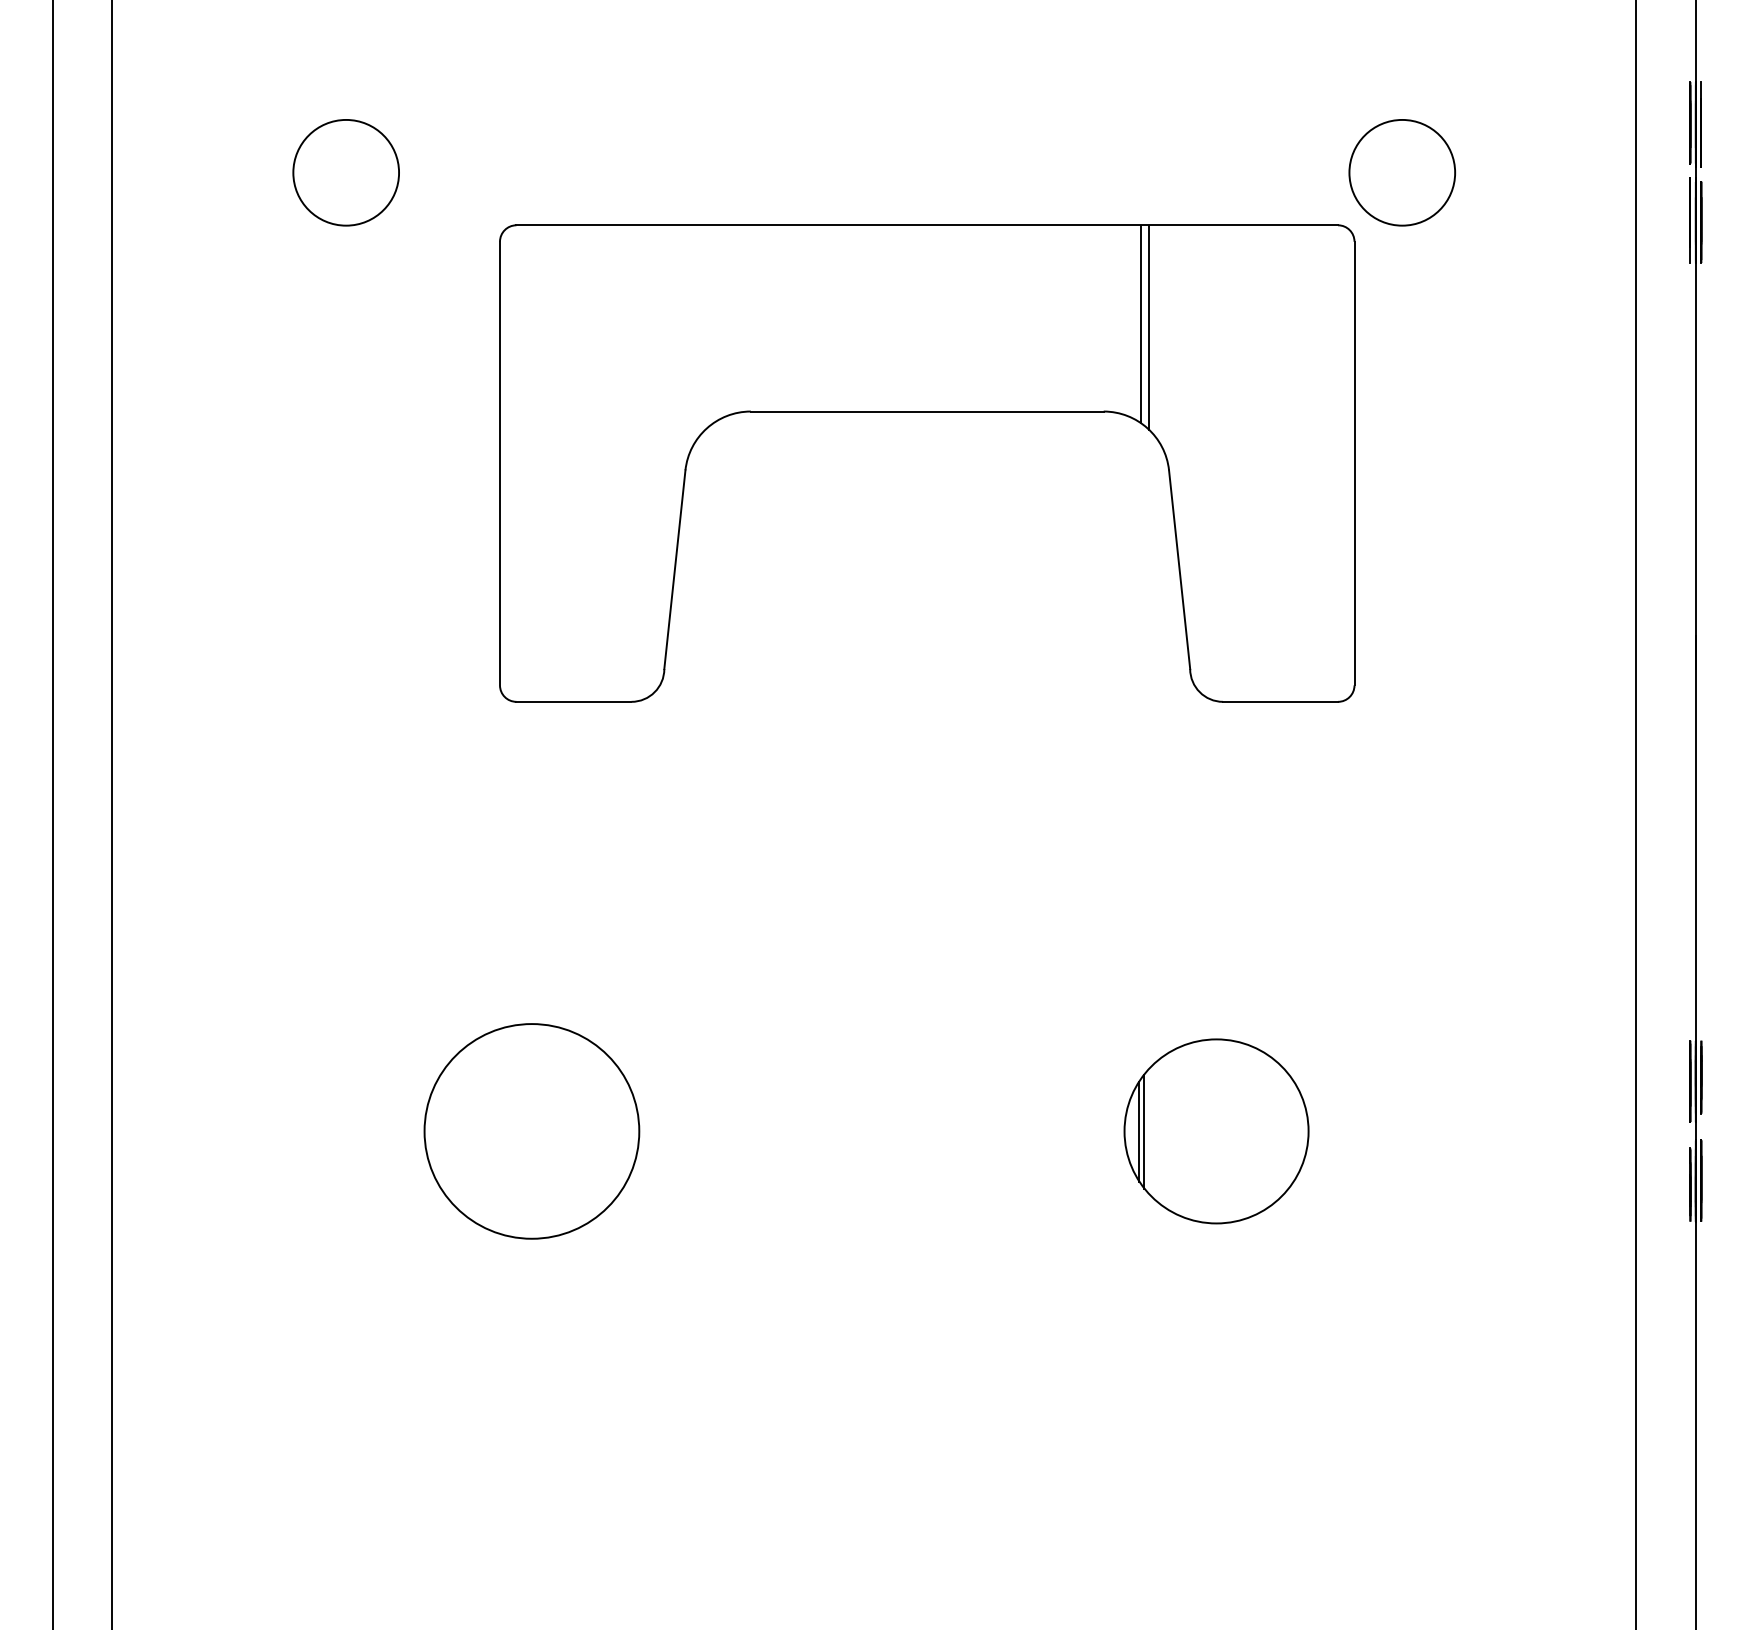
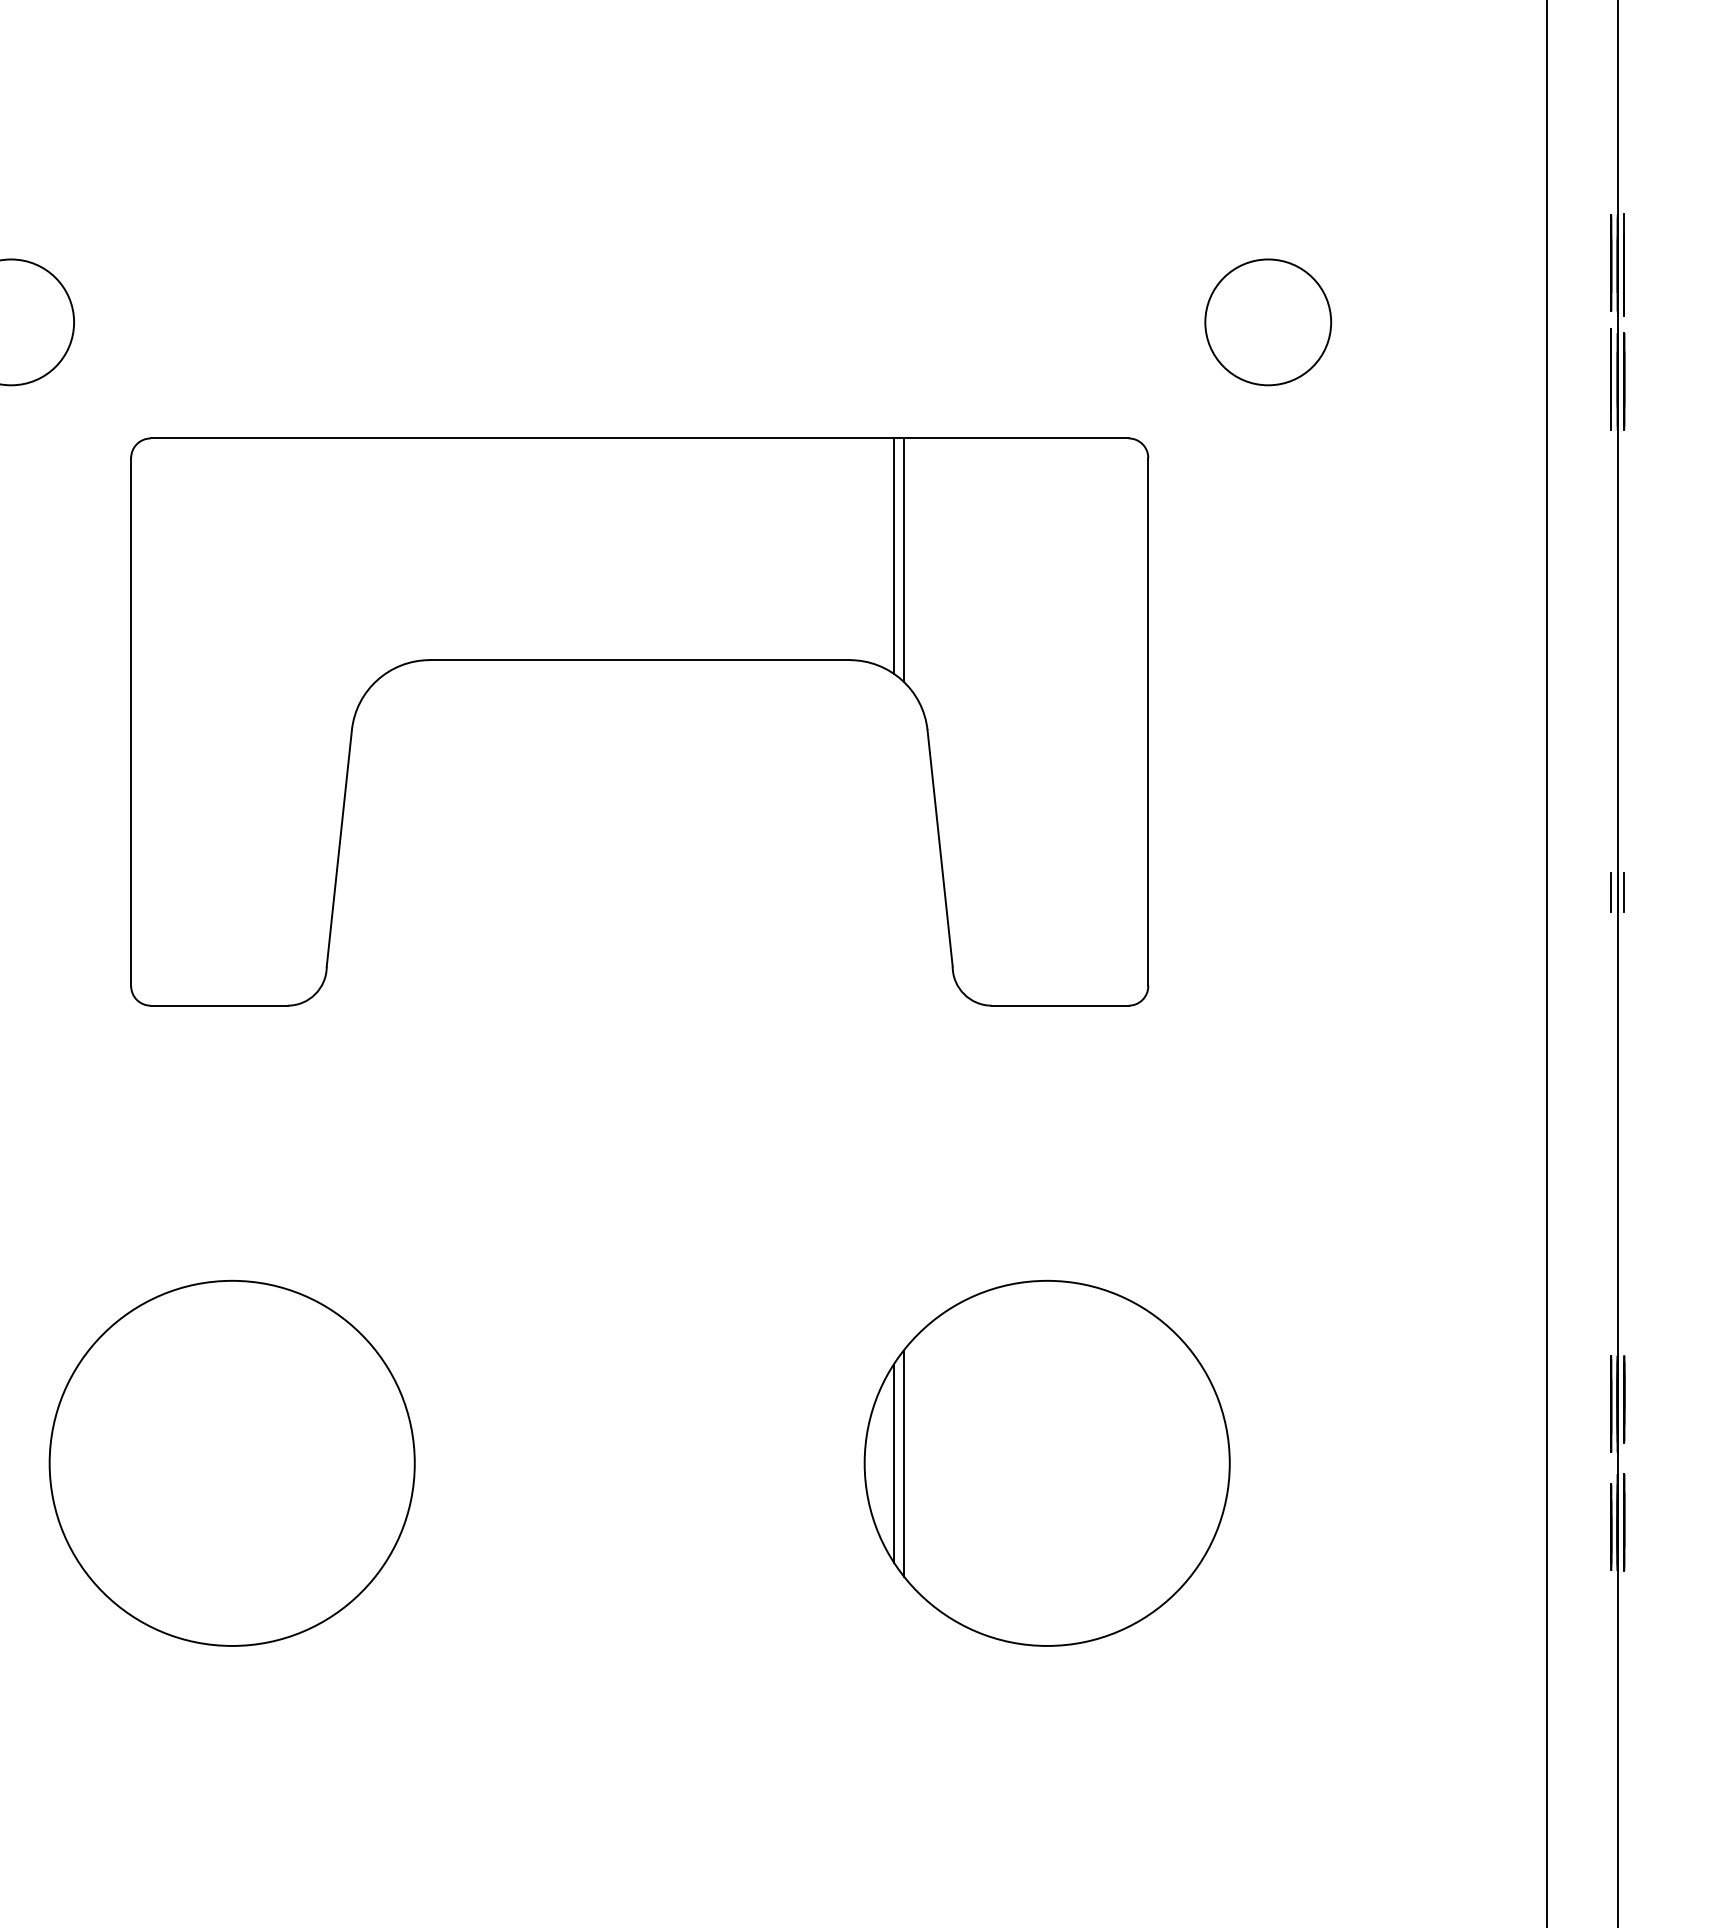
part: (927, 412) -> (640, 661), moved
line: (1690, 651) -> (1611, 892), added
line: (1701, 651) -> (1624, 892), added
circle: (531, 1131) -> (231, 1463), size x1.43
part: (1216, 1131) -> (1047, 1463), size x1.67

